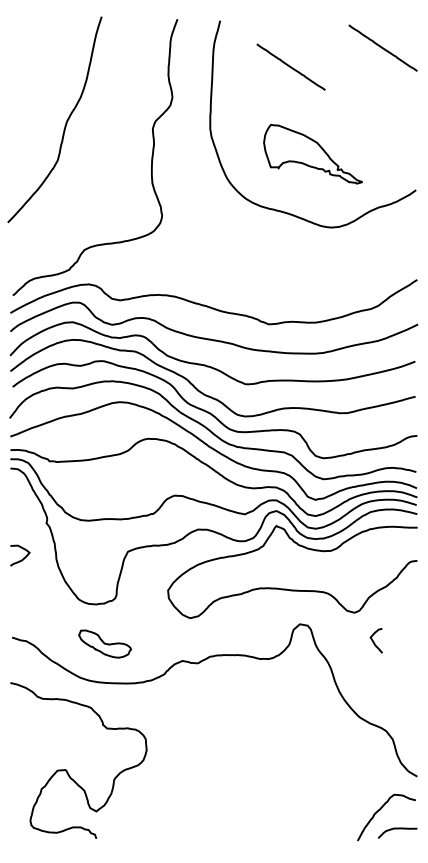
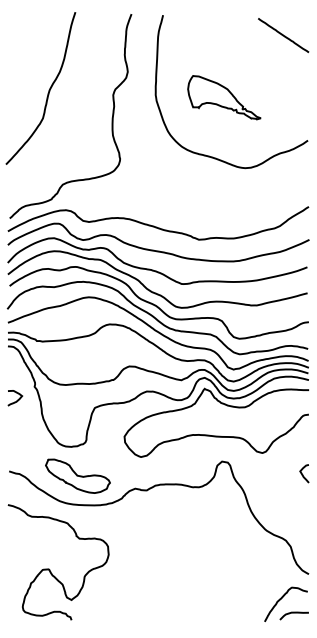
line: (290, 66) -> (215, 49), removed
part: (312, 154) -> (223, 97), moved
curve: (23, 557) -> (17, 399), moved
curve: (374, 641) -> (303, 474), moved
part: (104, 643) -> (77, 475), size x1.67

